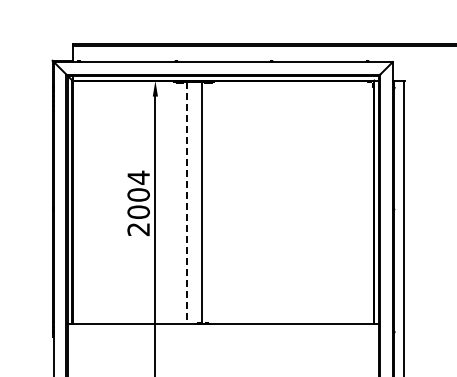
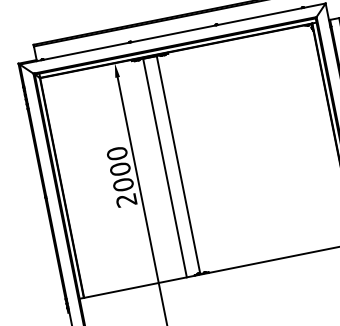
text: (138, 177) -> (117, 153), 2004 -> 2000
line: (186, 203) -> (165, 168), dashed -> solid

